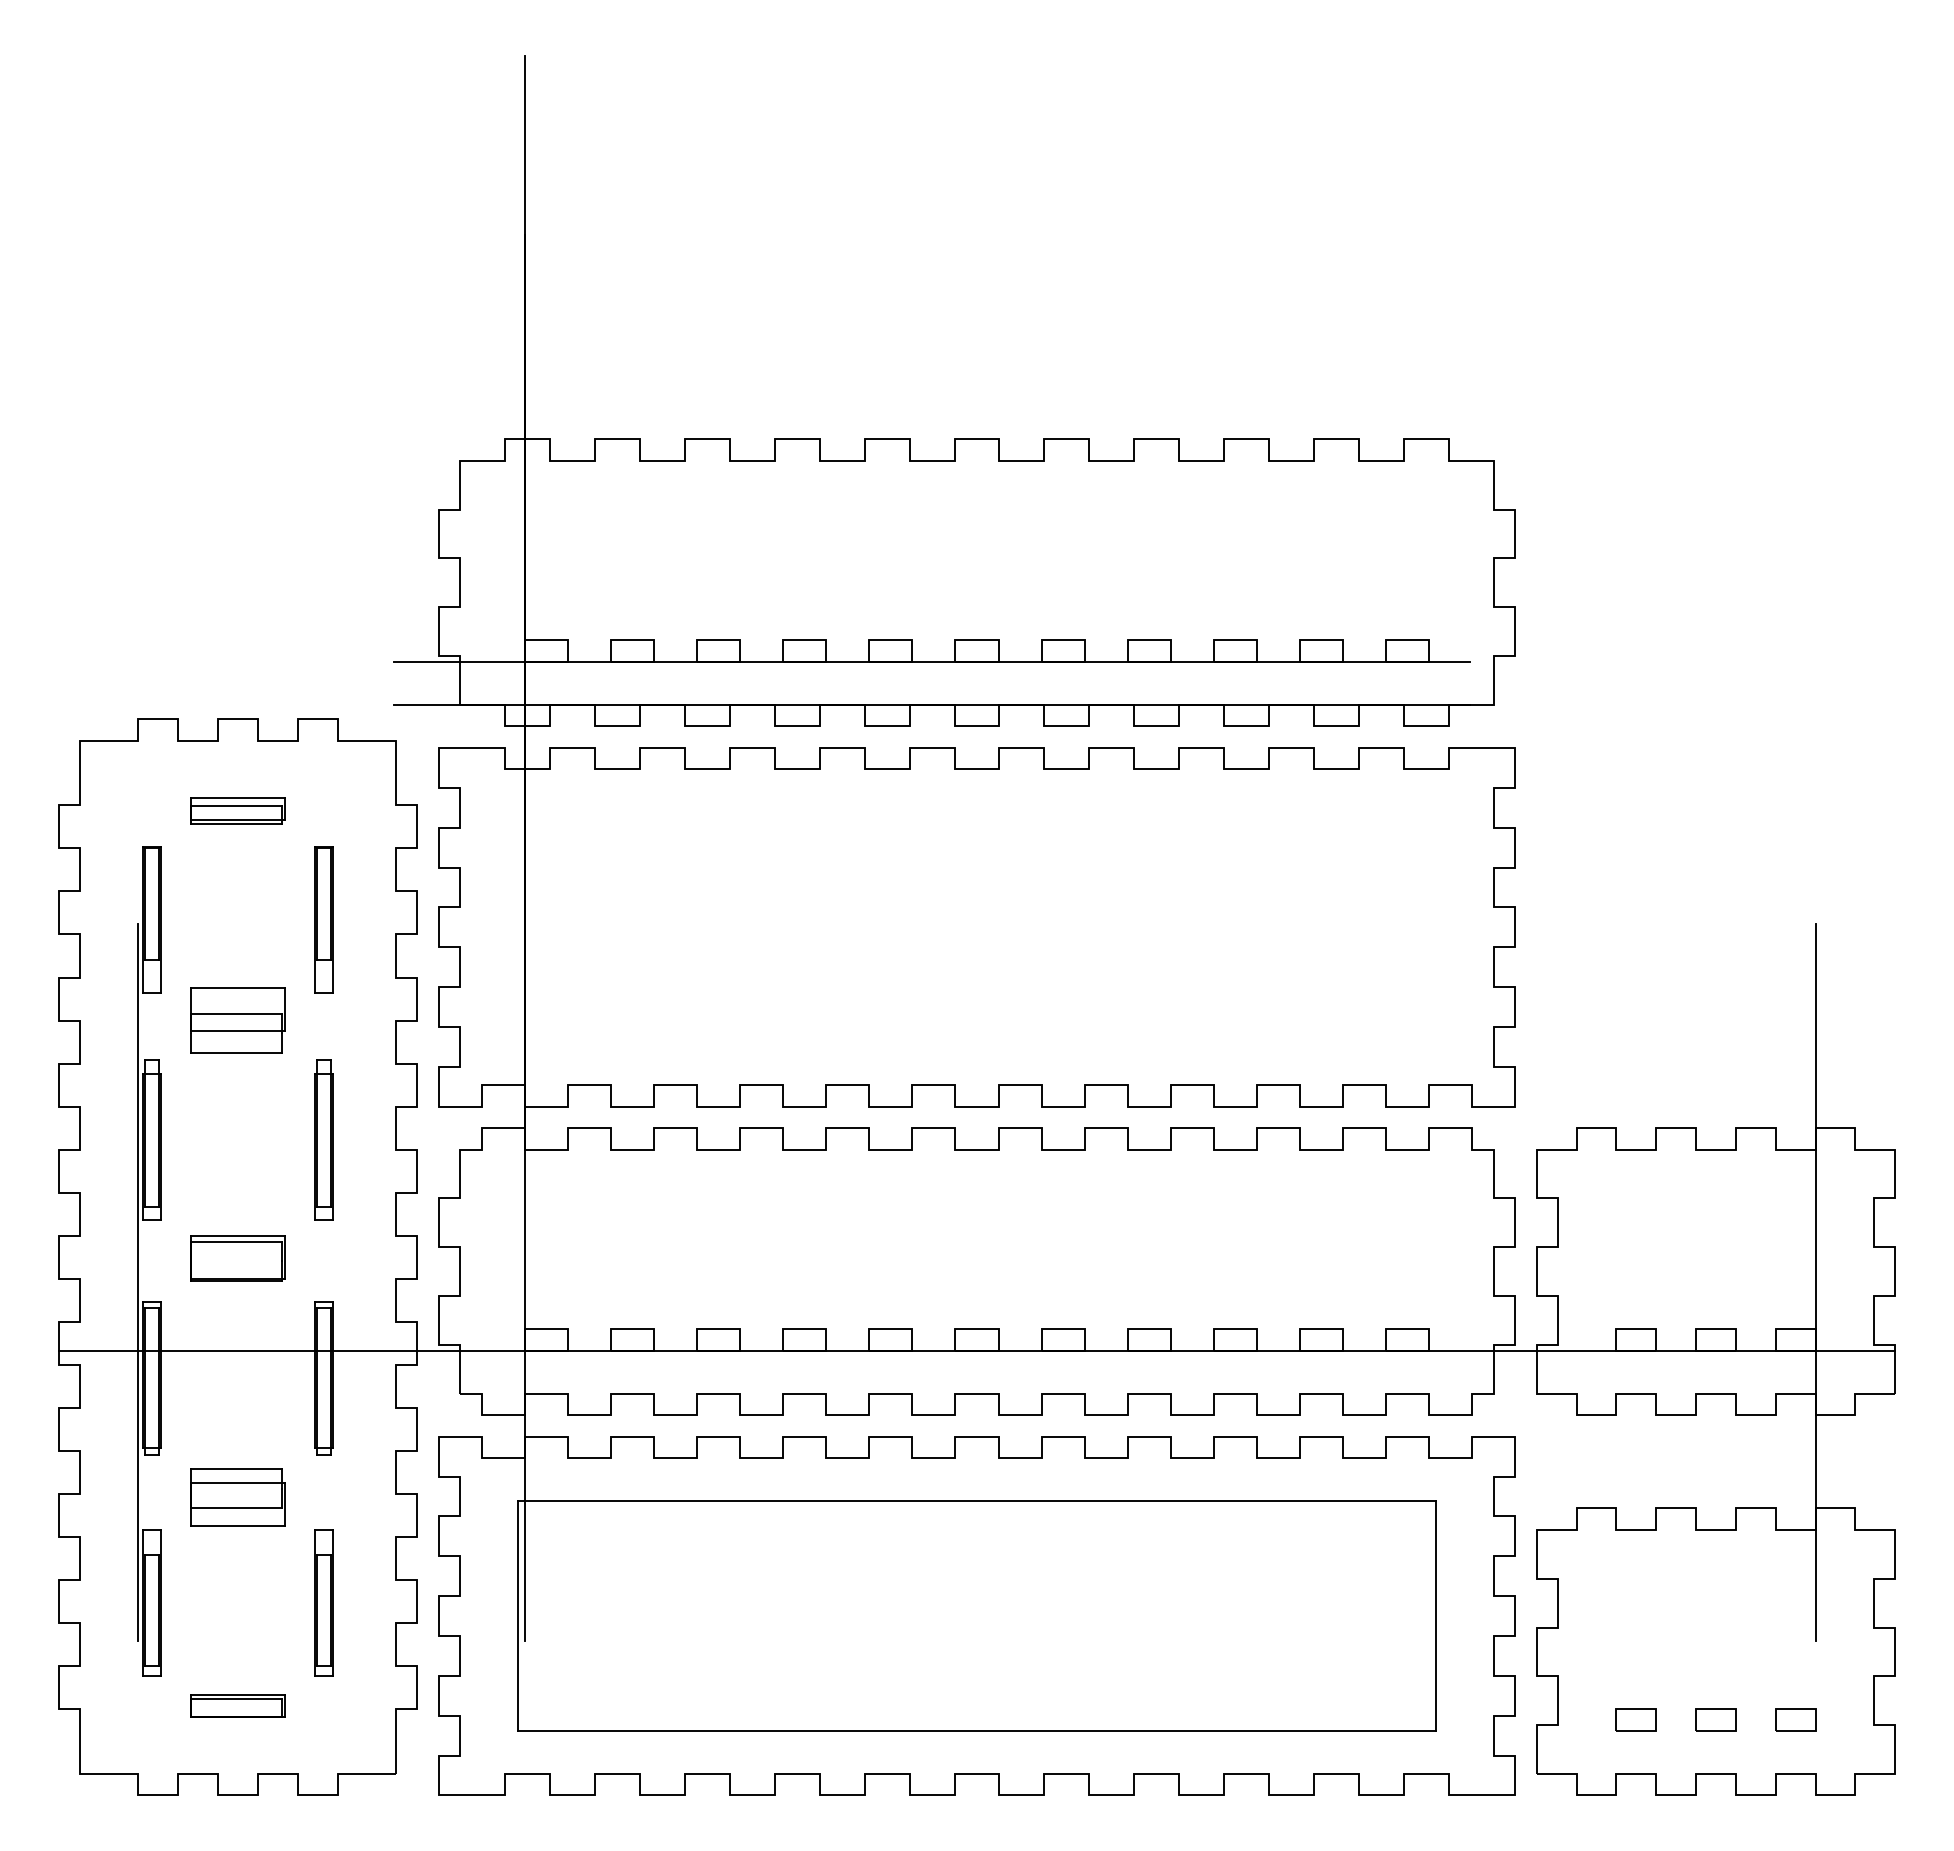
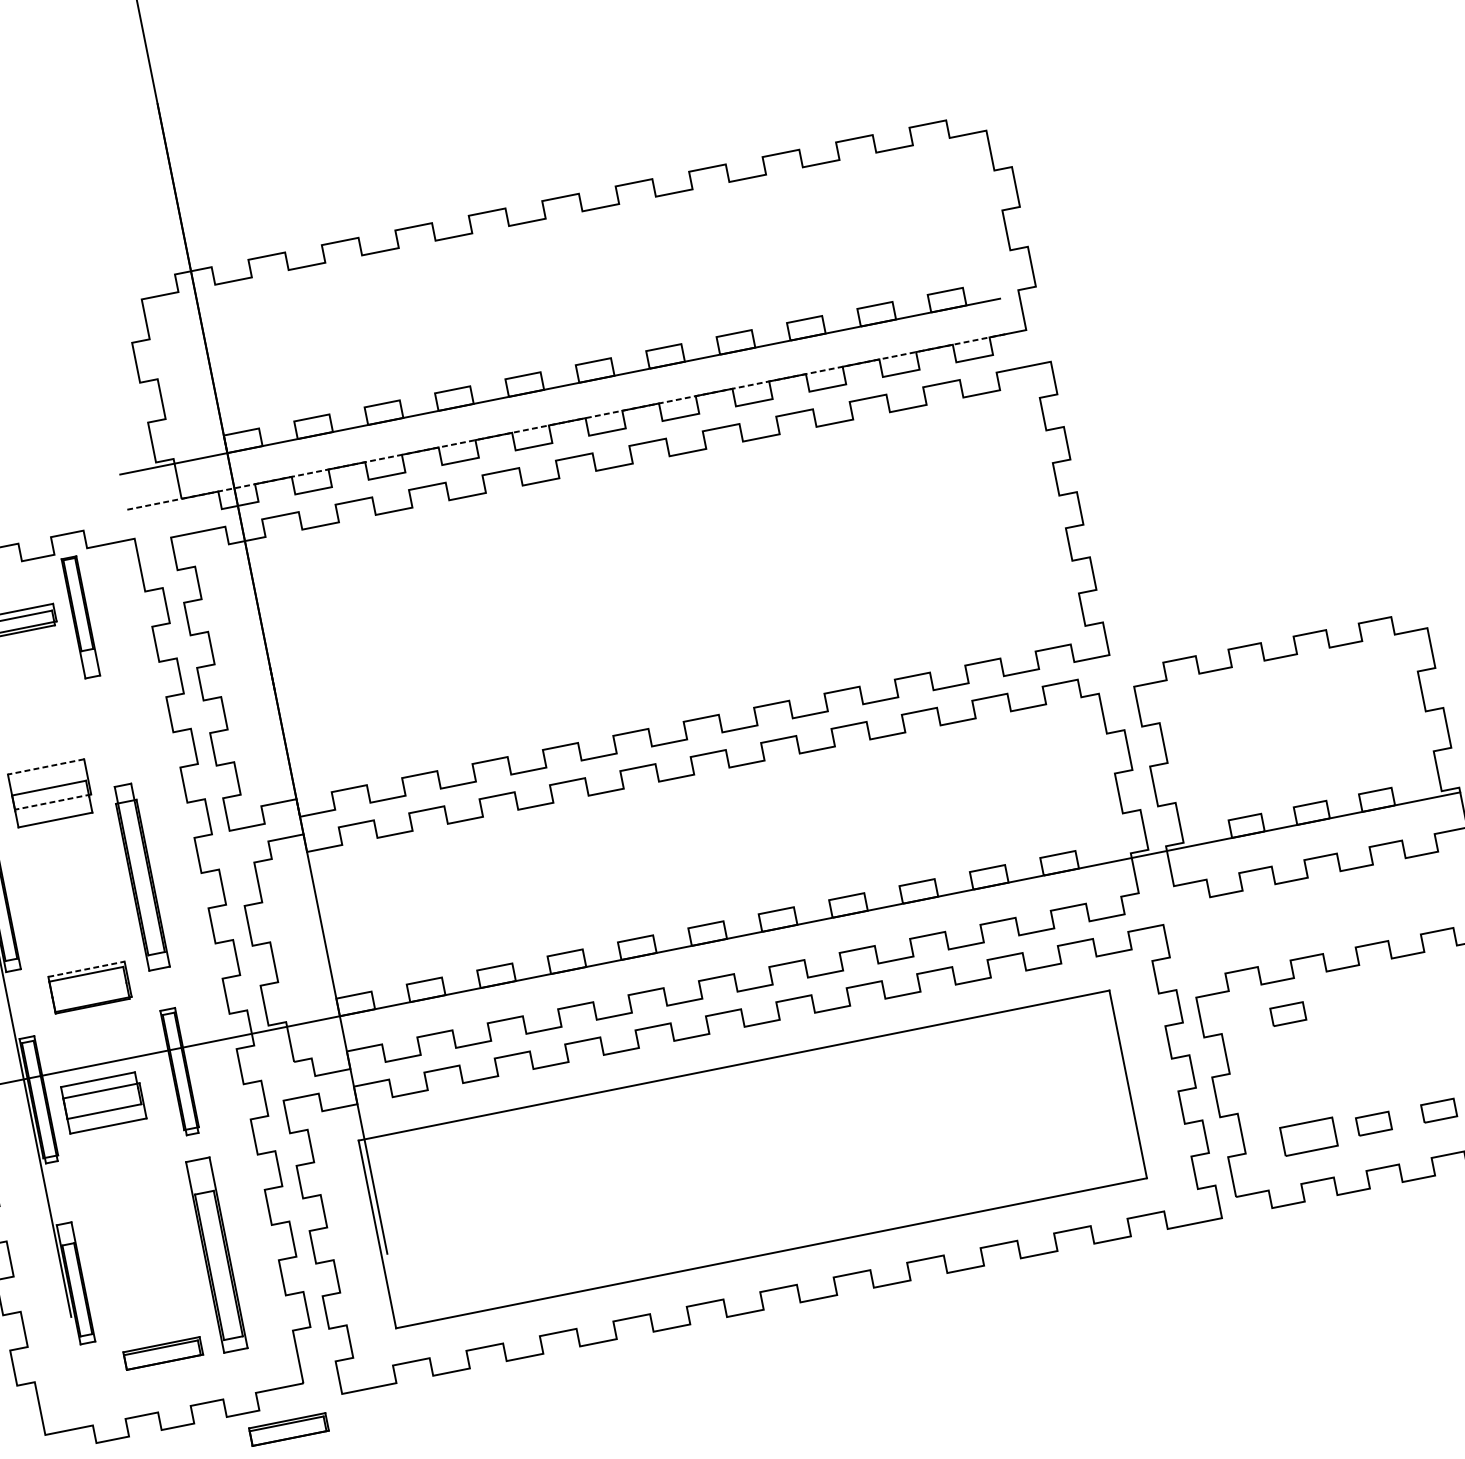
line: (932, 704) -> (567, 421), solid -> dashed
part: (323, 919) -> (80, 617), moved
line: (237, 988) -> (45, 767), solid -> dashed
line: (237, 1031) -> (52, 802), solid -> dashed
part: (323, 1139) -> (140, 876), size x1.4
line: (237, 1235) -> (86, 969), solid -> dashed
line: (1815, 1282) -> (1383, 749), removed
part: (237, 1497) -> (103, 1102), moved
part: (1640, 1570) -> (1287, 1013), added
part: (323, 1602) -> (216, 1255), size x1.6
part: (1635, 1719) -> (1308, 1136), size x1.6
part: (367, 1824) -> (288, 1429), added

